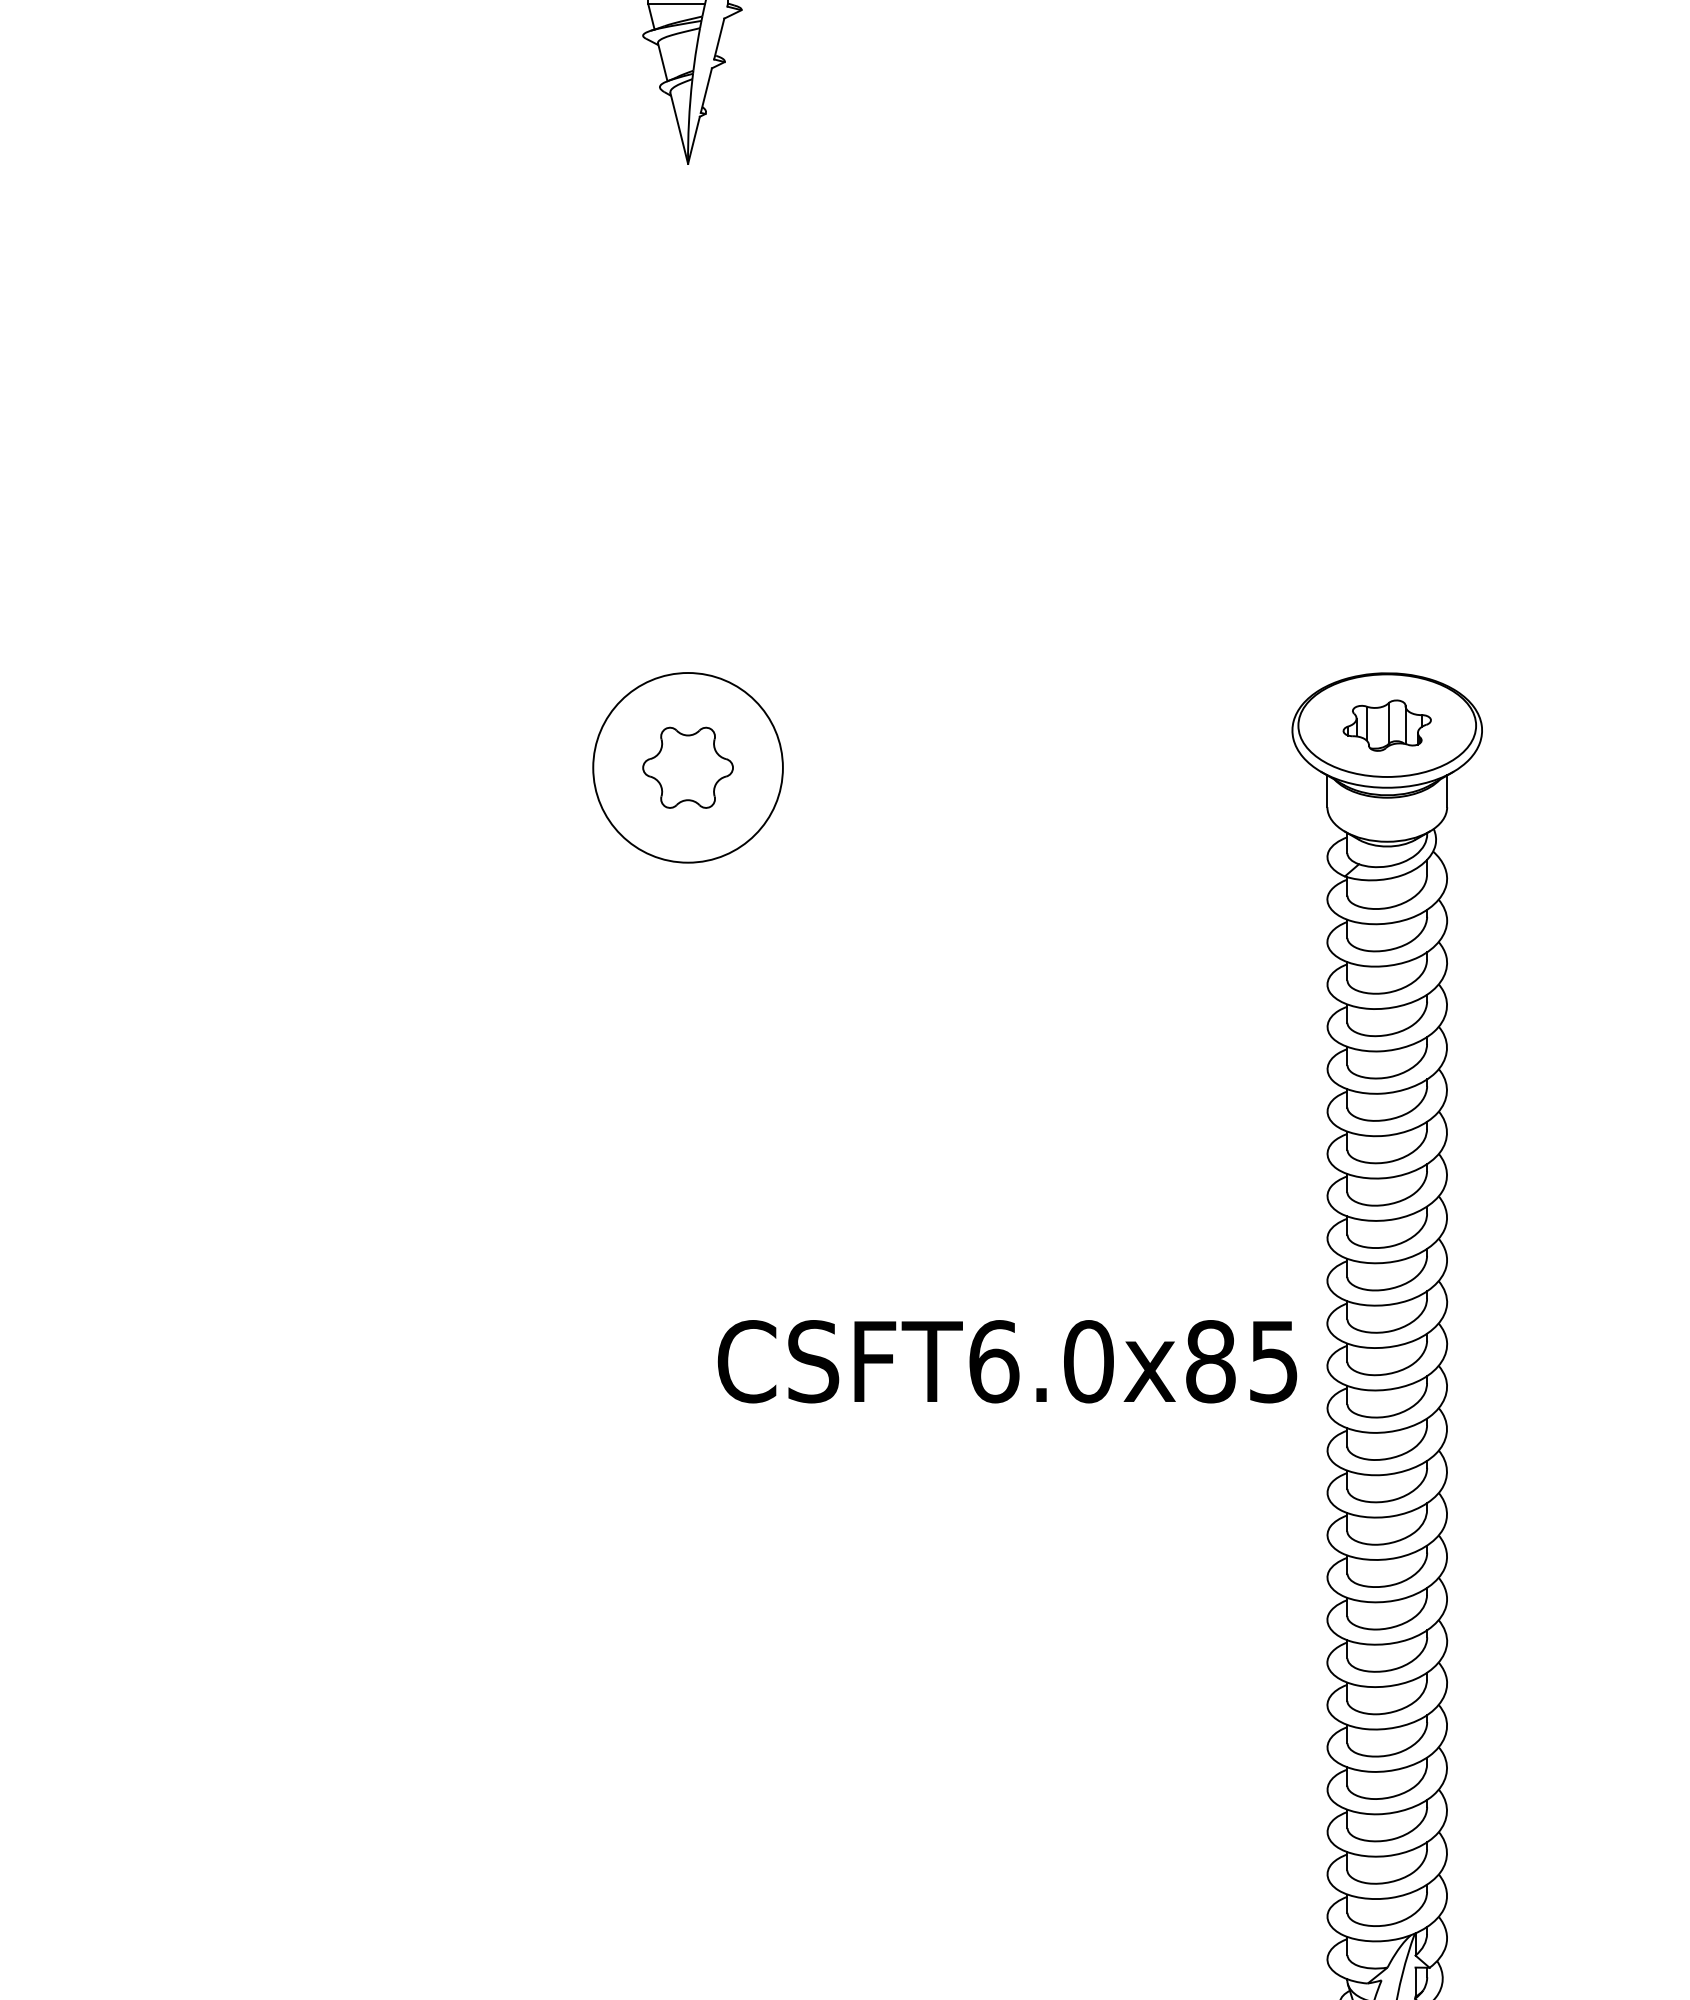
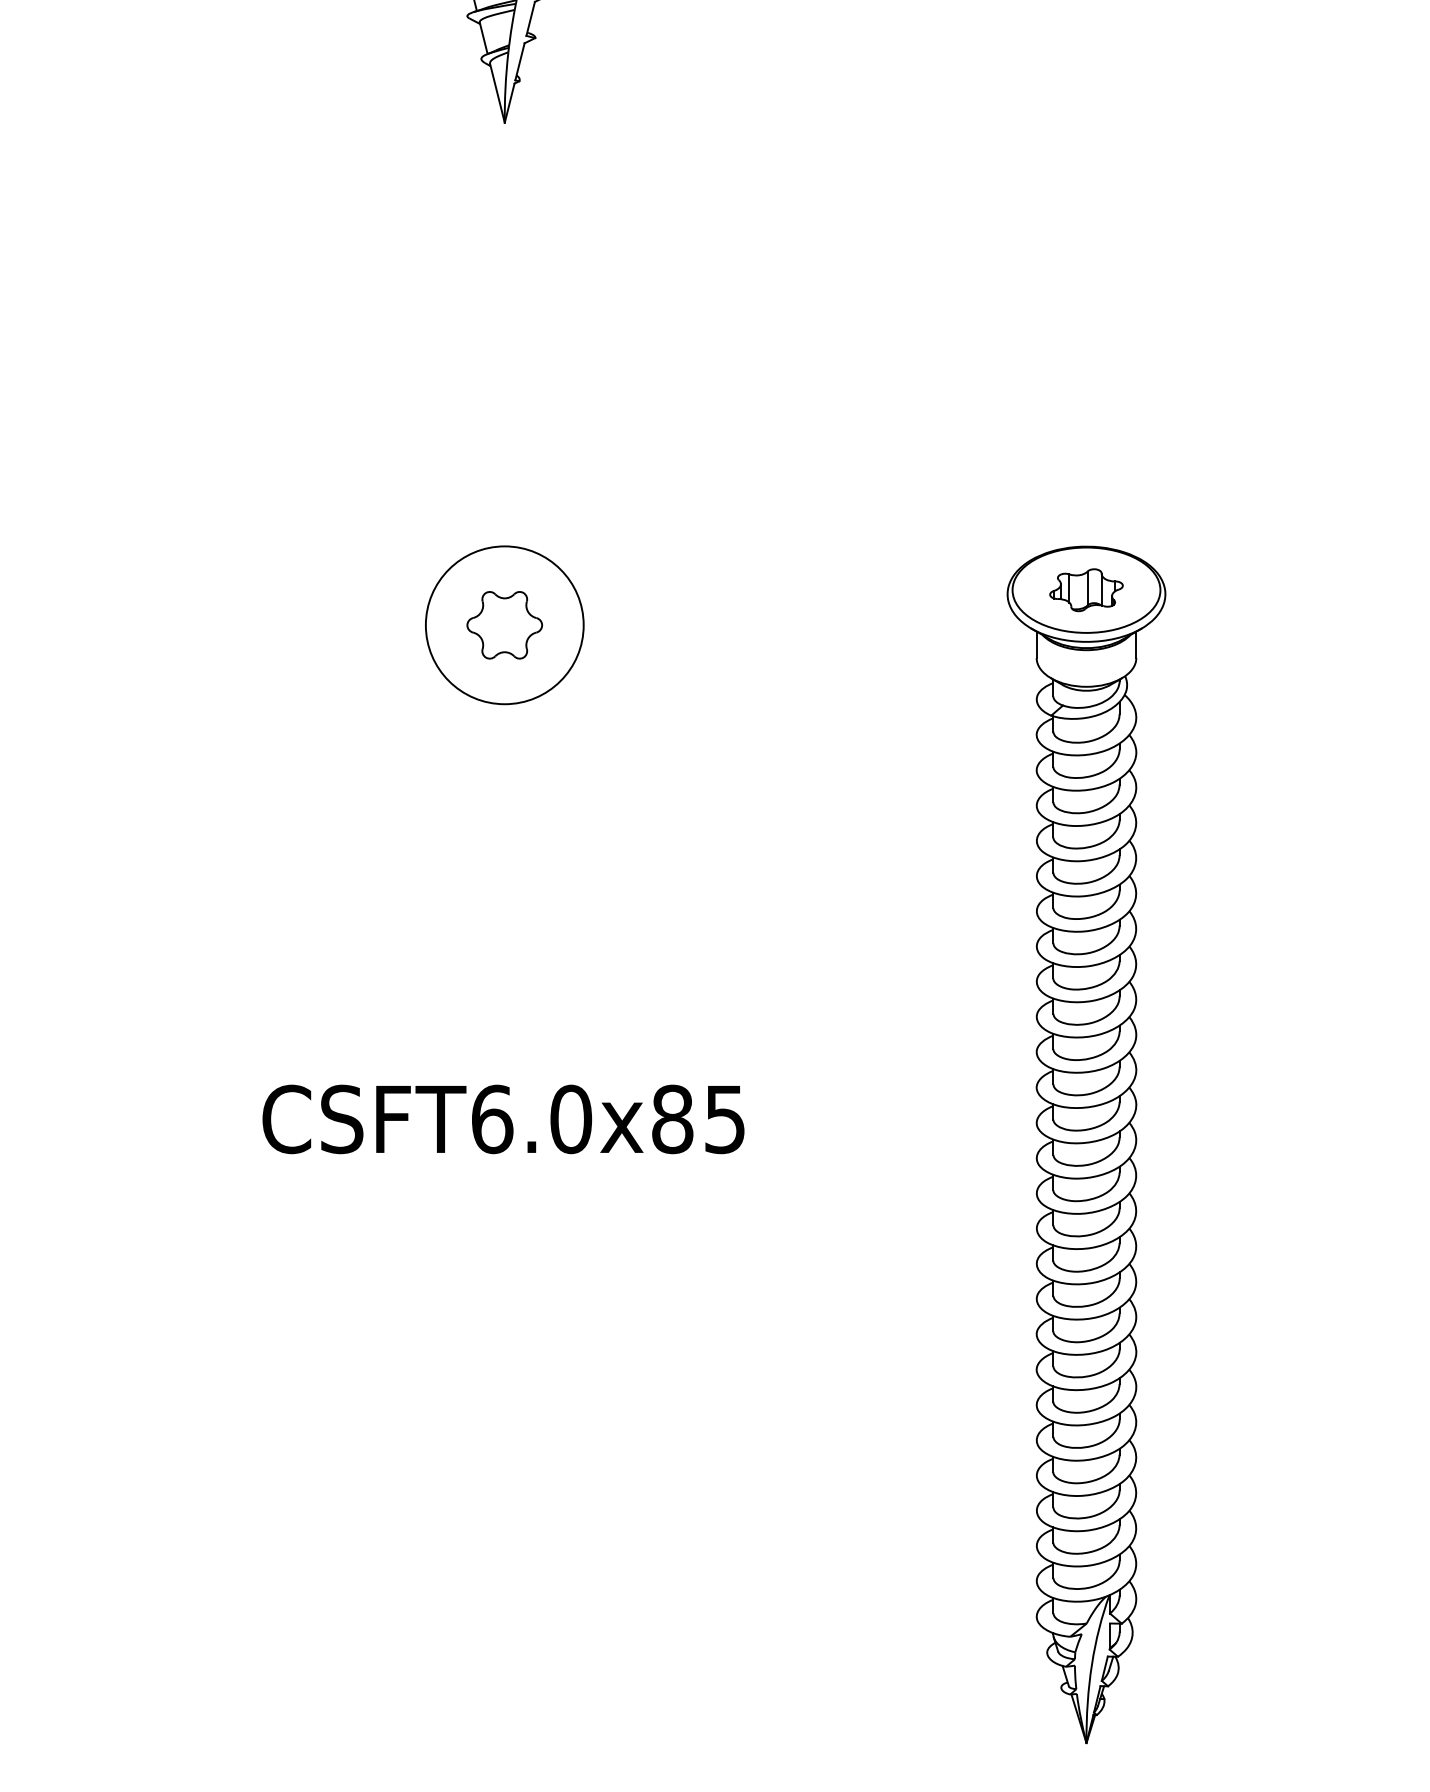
text: (1007, 1361) -> (503, 1119), moved

